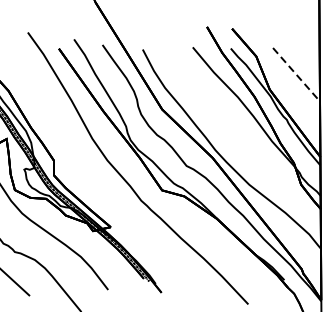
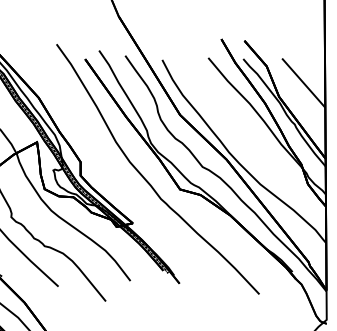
line: (296, 75) -> (303, 83), dashed -> solid

